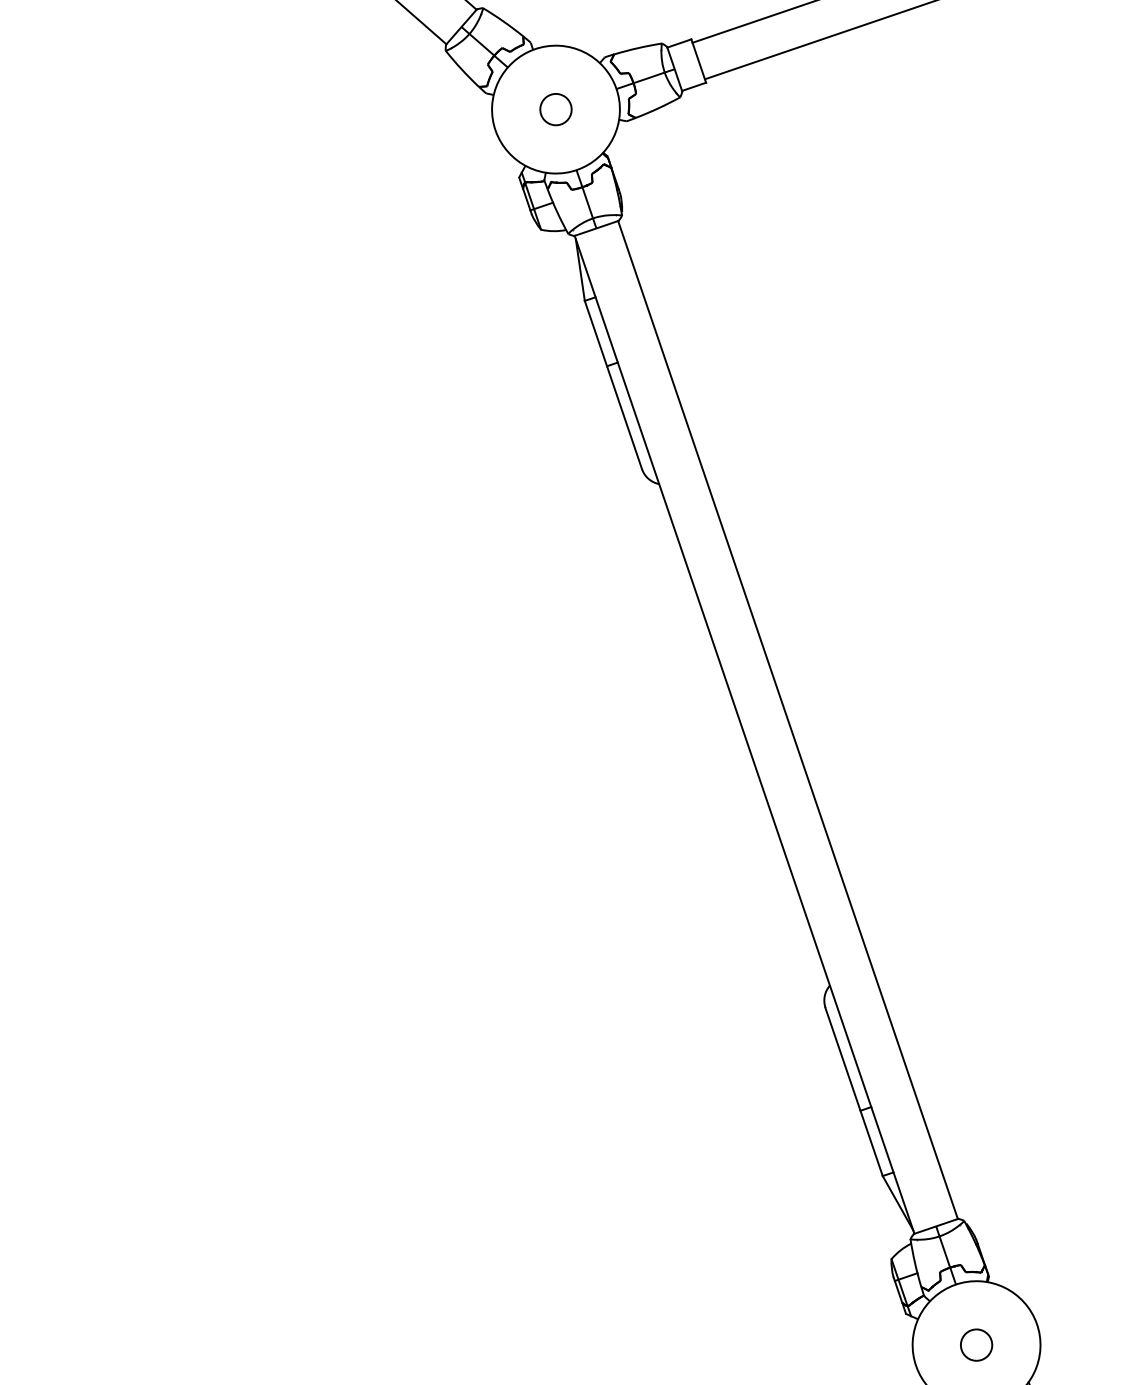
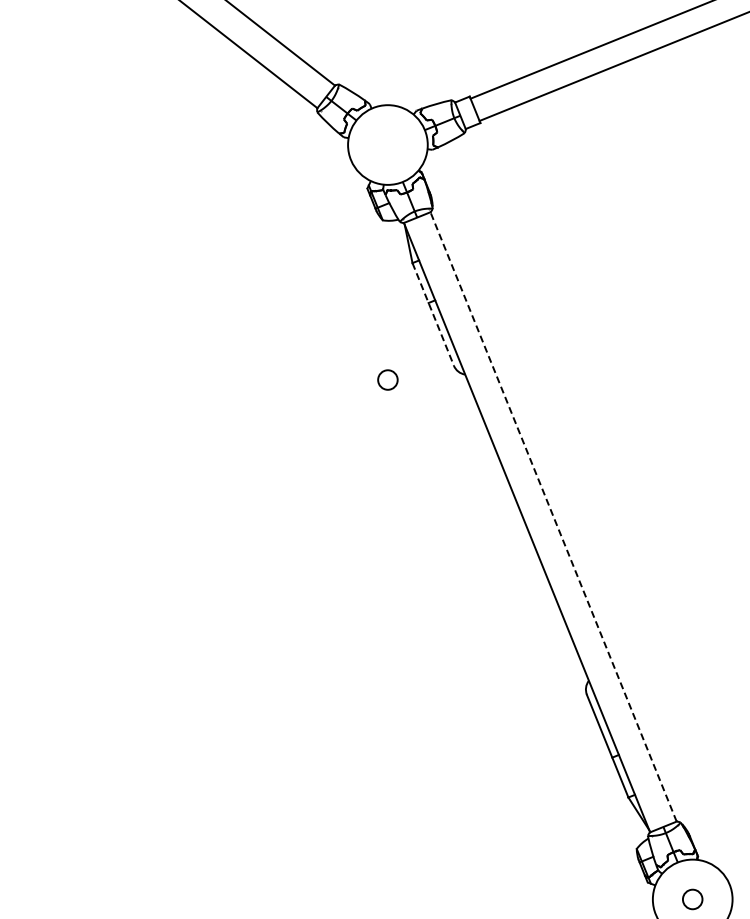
circle: (555, 108) -> (387, 379), moved
line: (613, 385) -> (433, 314), solid -> dashed
line: (787, 719) -> (553, 516), solid -> dashed

